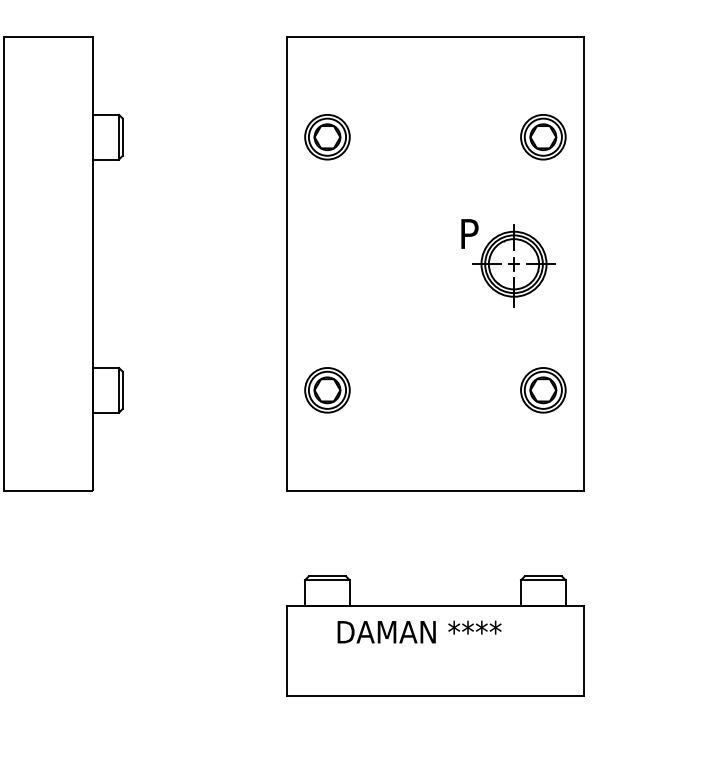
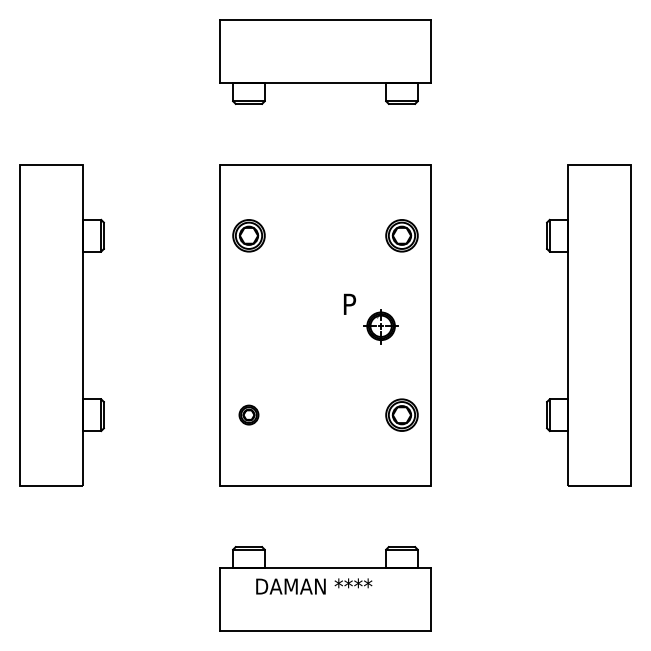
part: (513, 265) -> (380, 326), size x0.6
part: (326, 389) -> (248, 414), size x0.6

